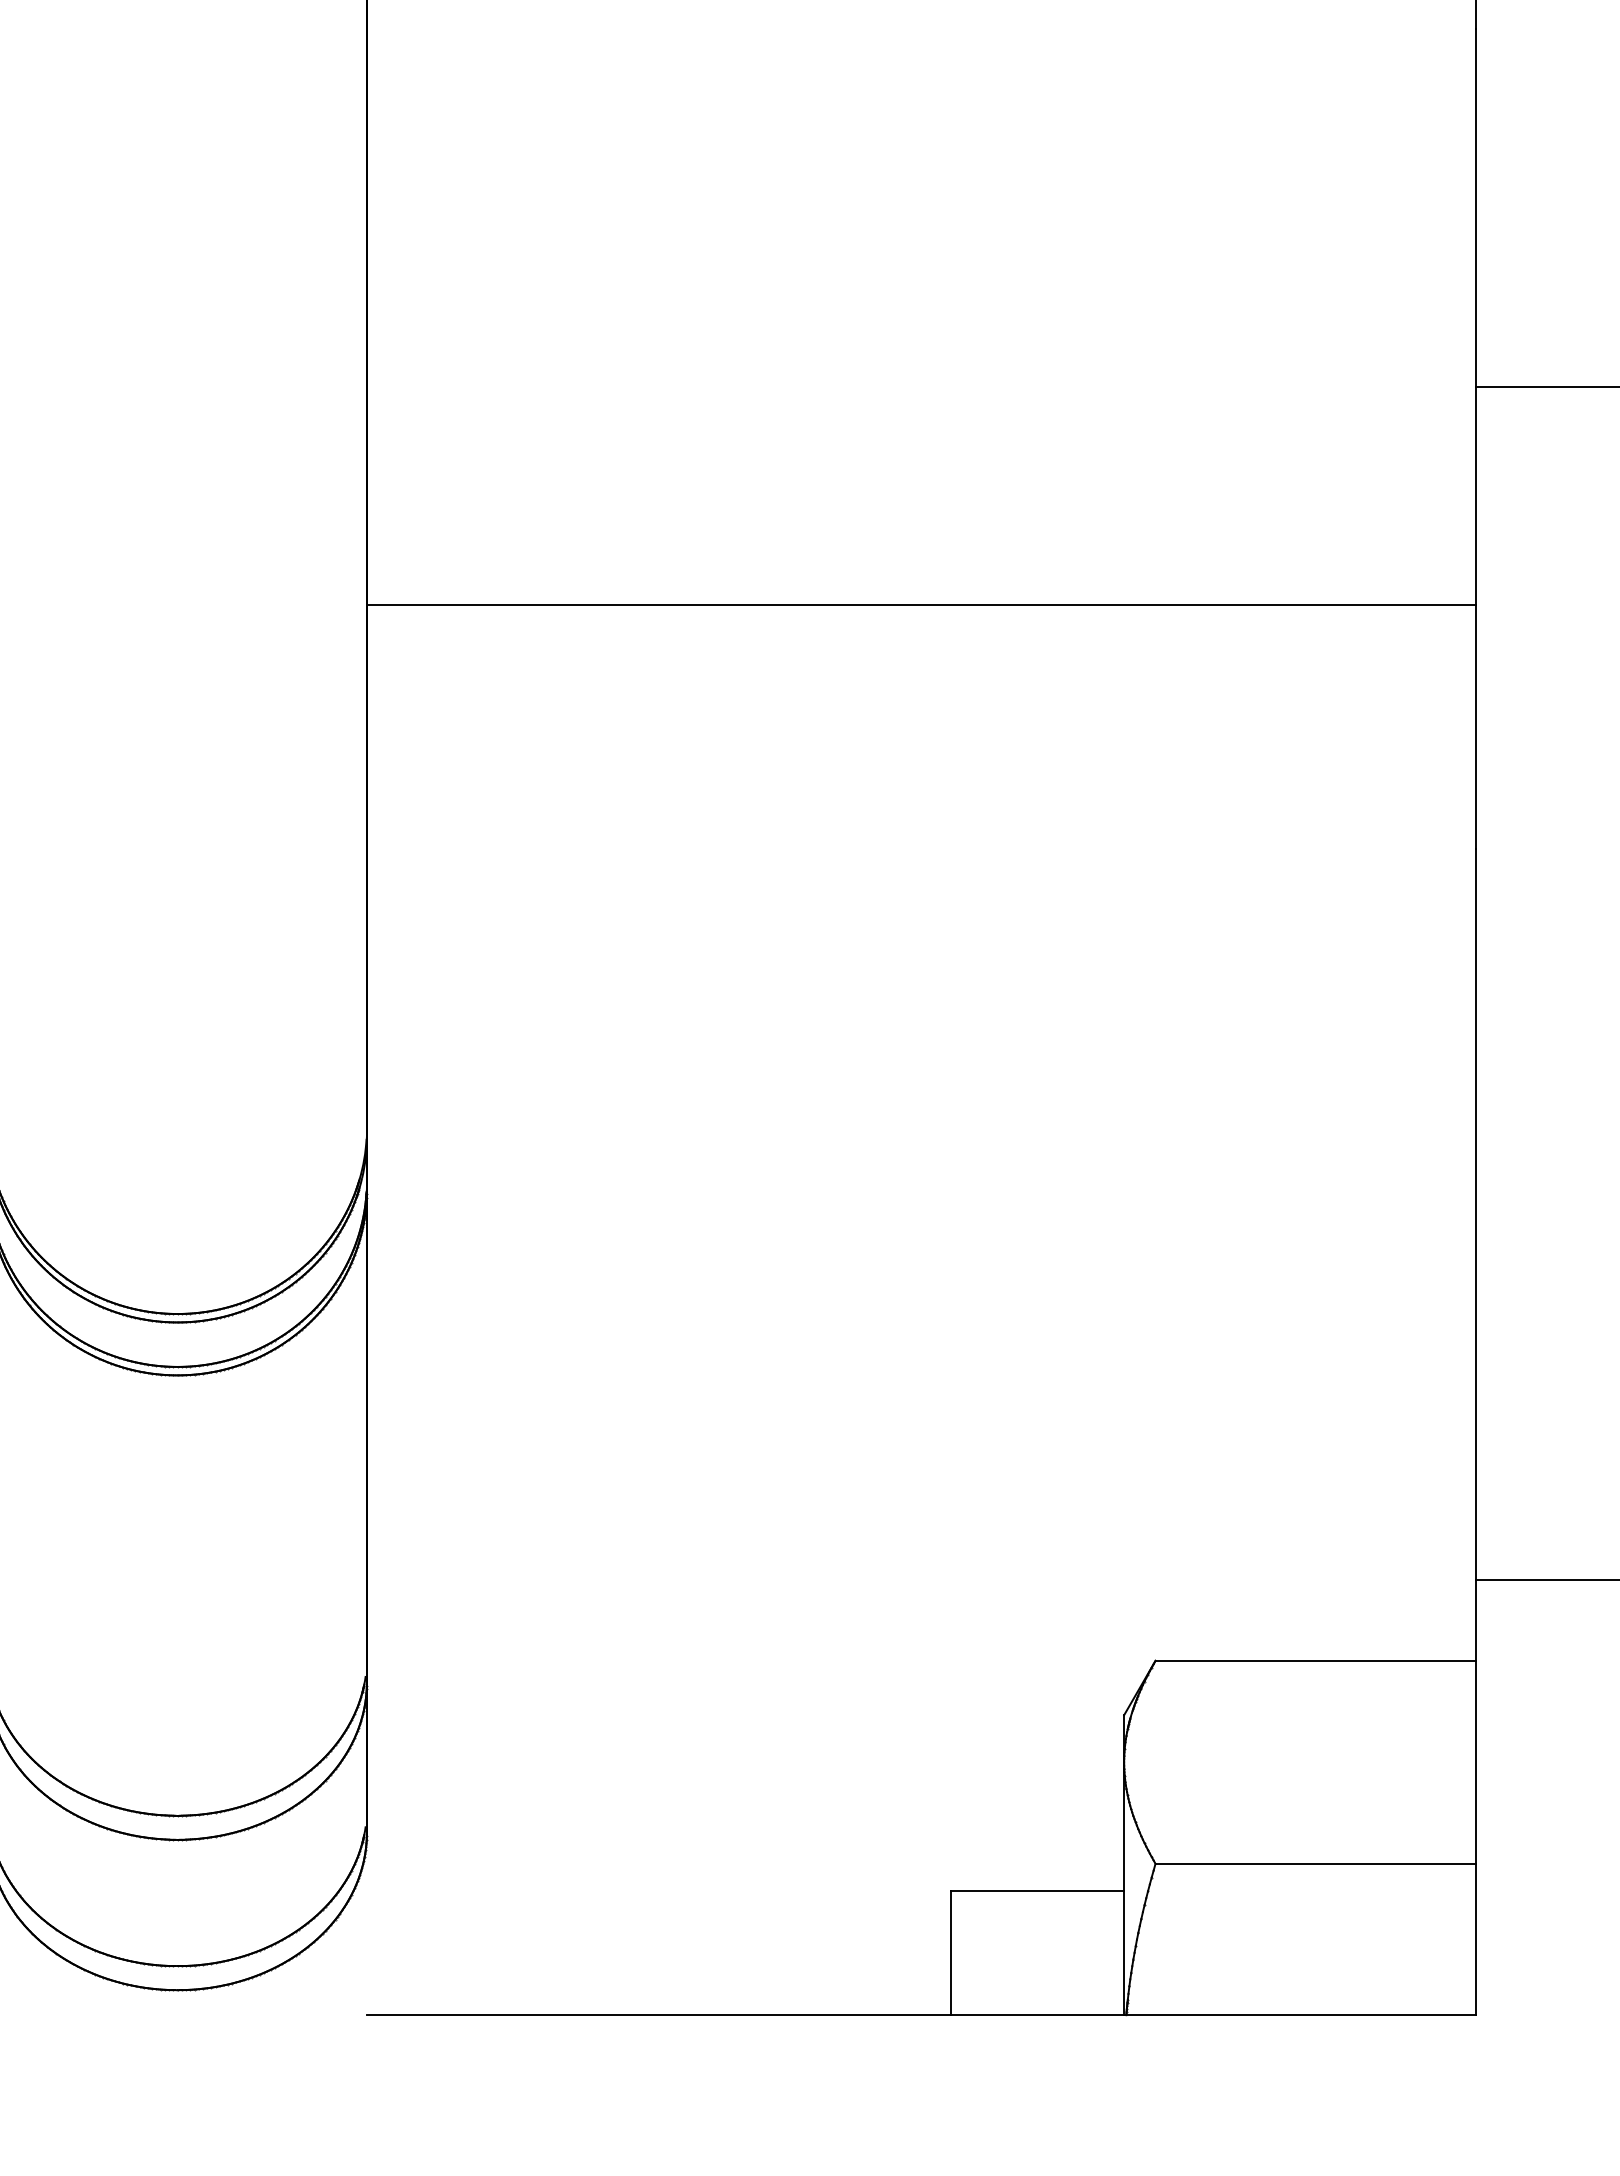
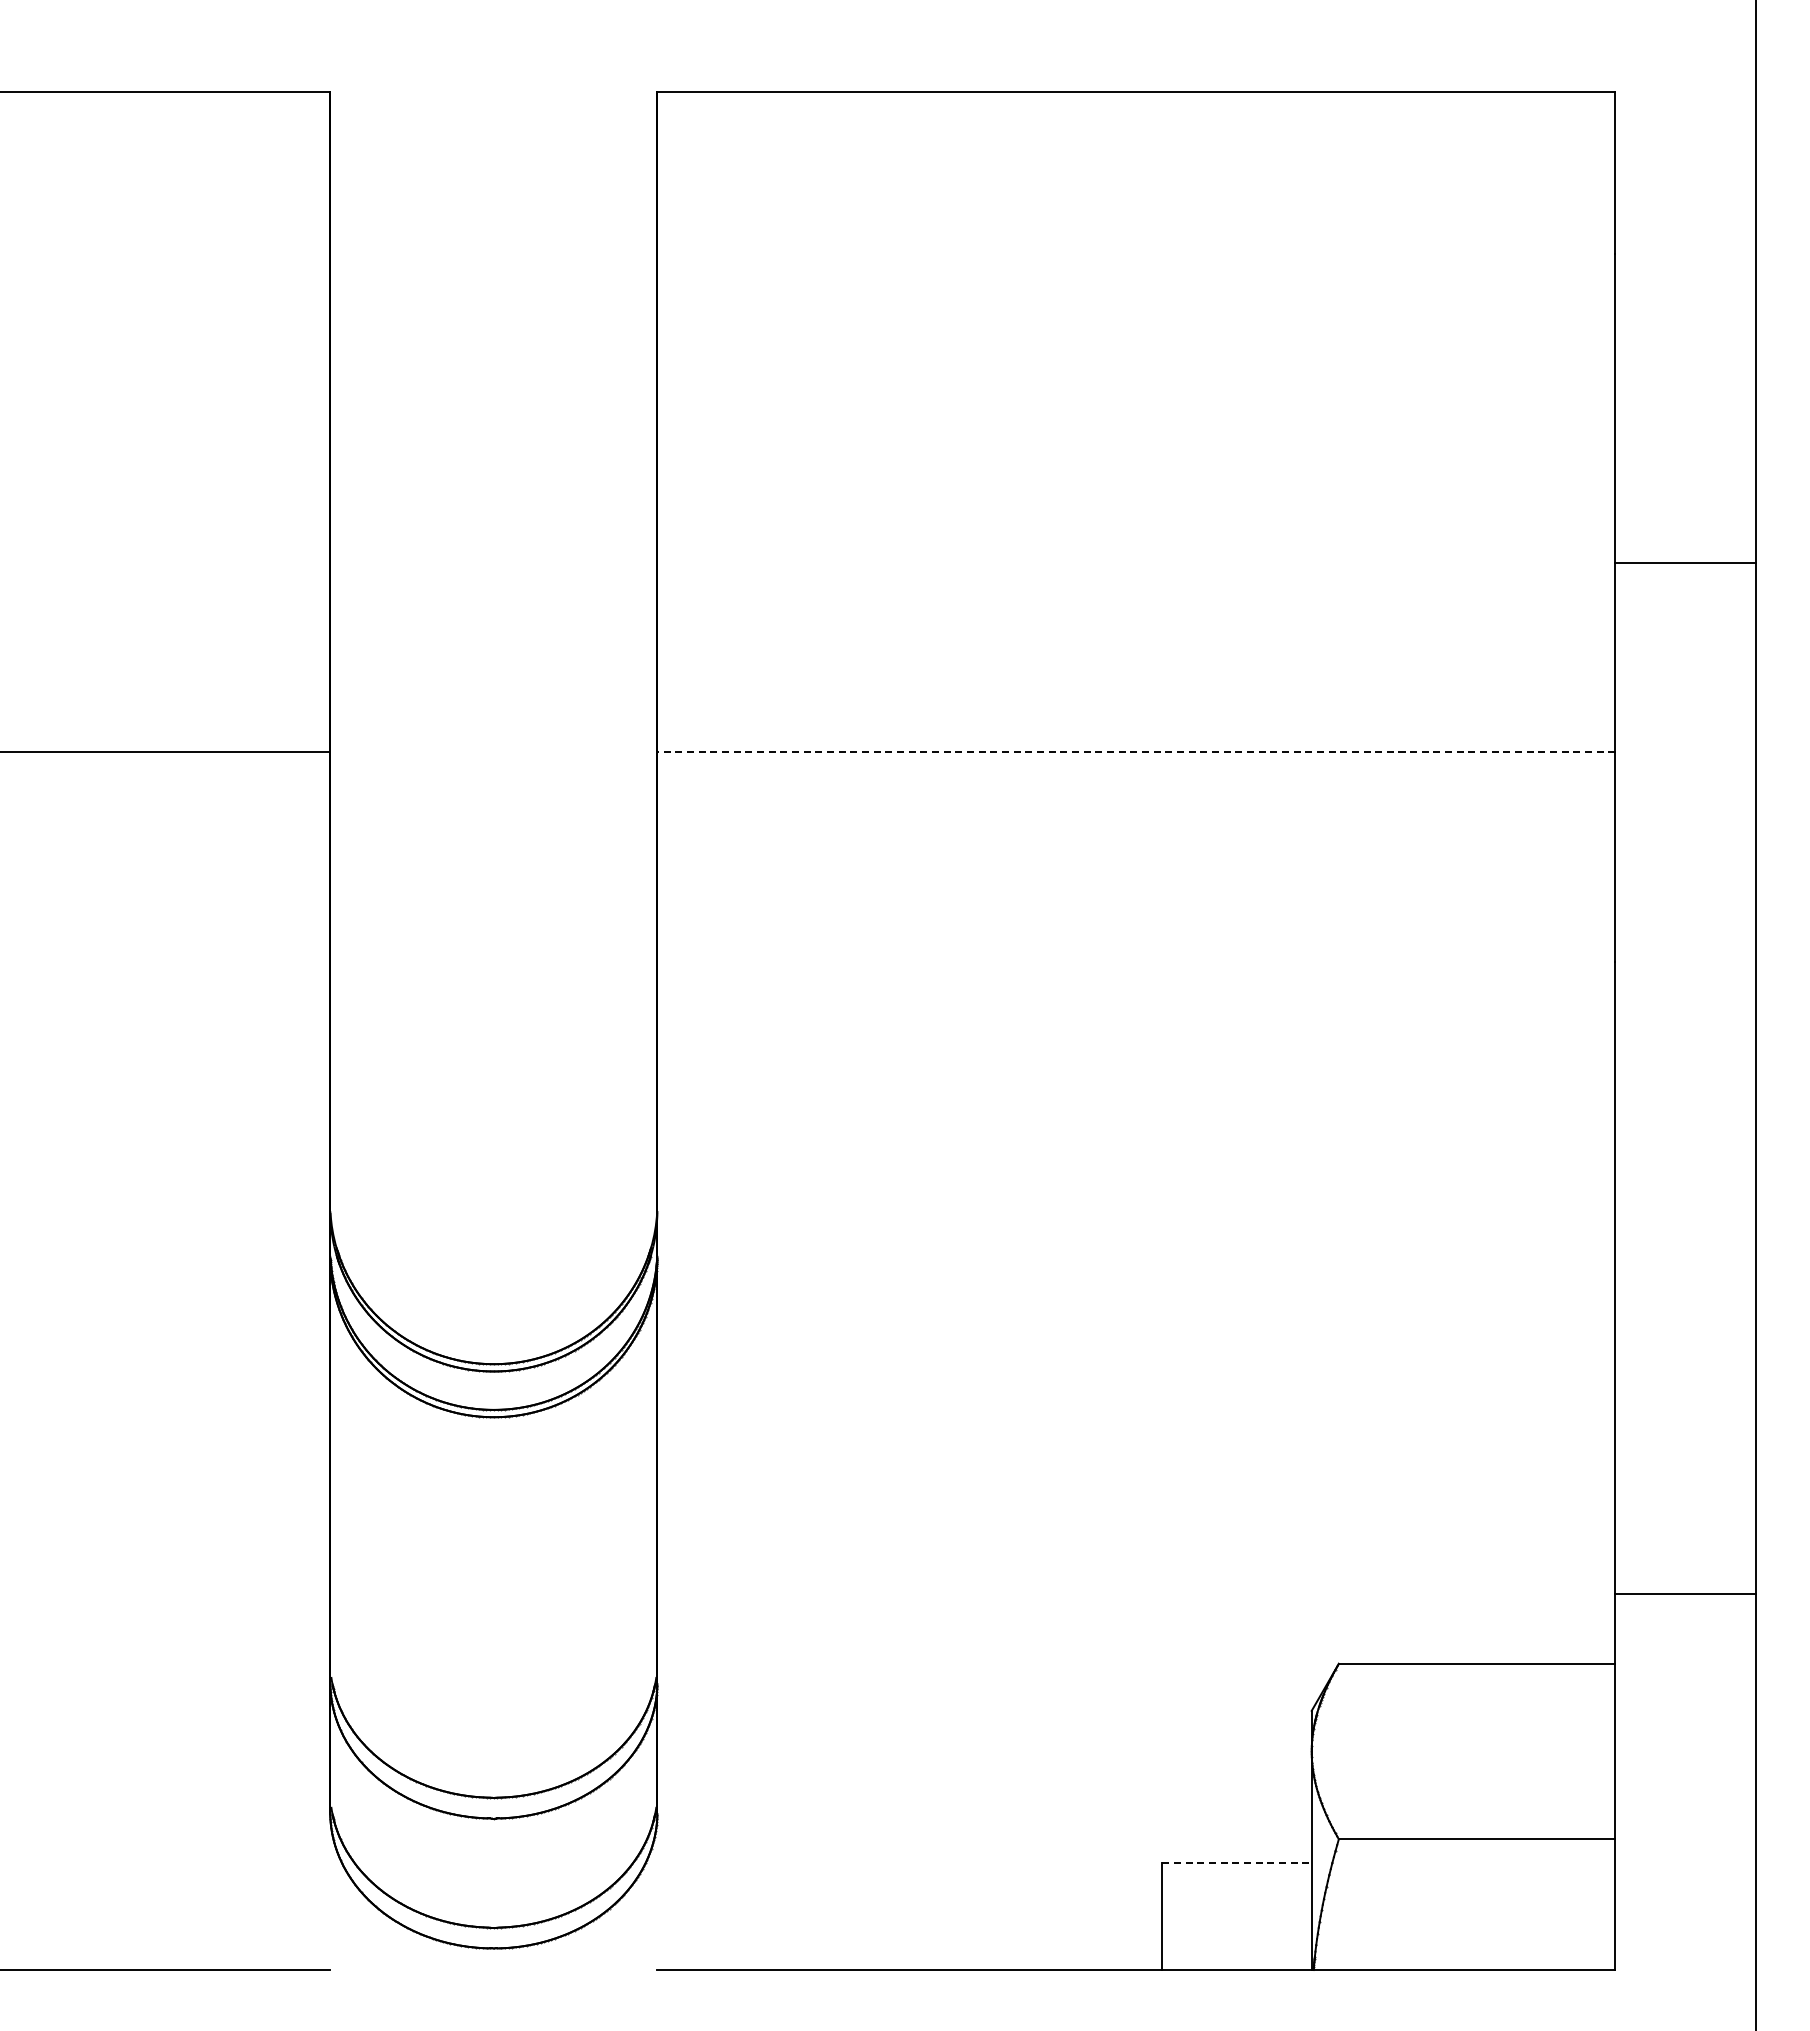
line: (920, 604) -> (1135, 751), solid -> dashed
line: (1037, 1890) -> (1236, 1862), solid -> dashed

